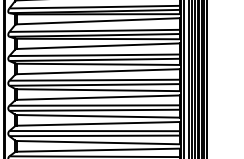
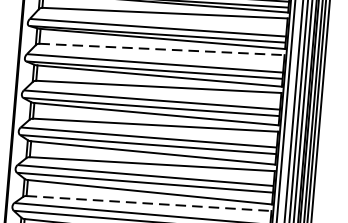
line: (98, 21) -> (162, 49), solid -> dashed
line: (98, 123) -> (149, 203), solid -> dashed

